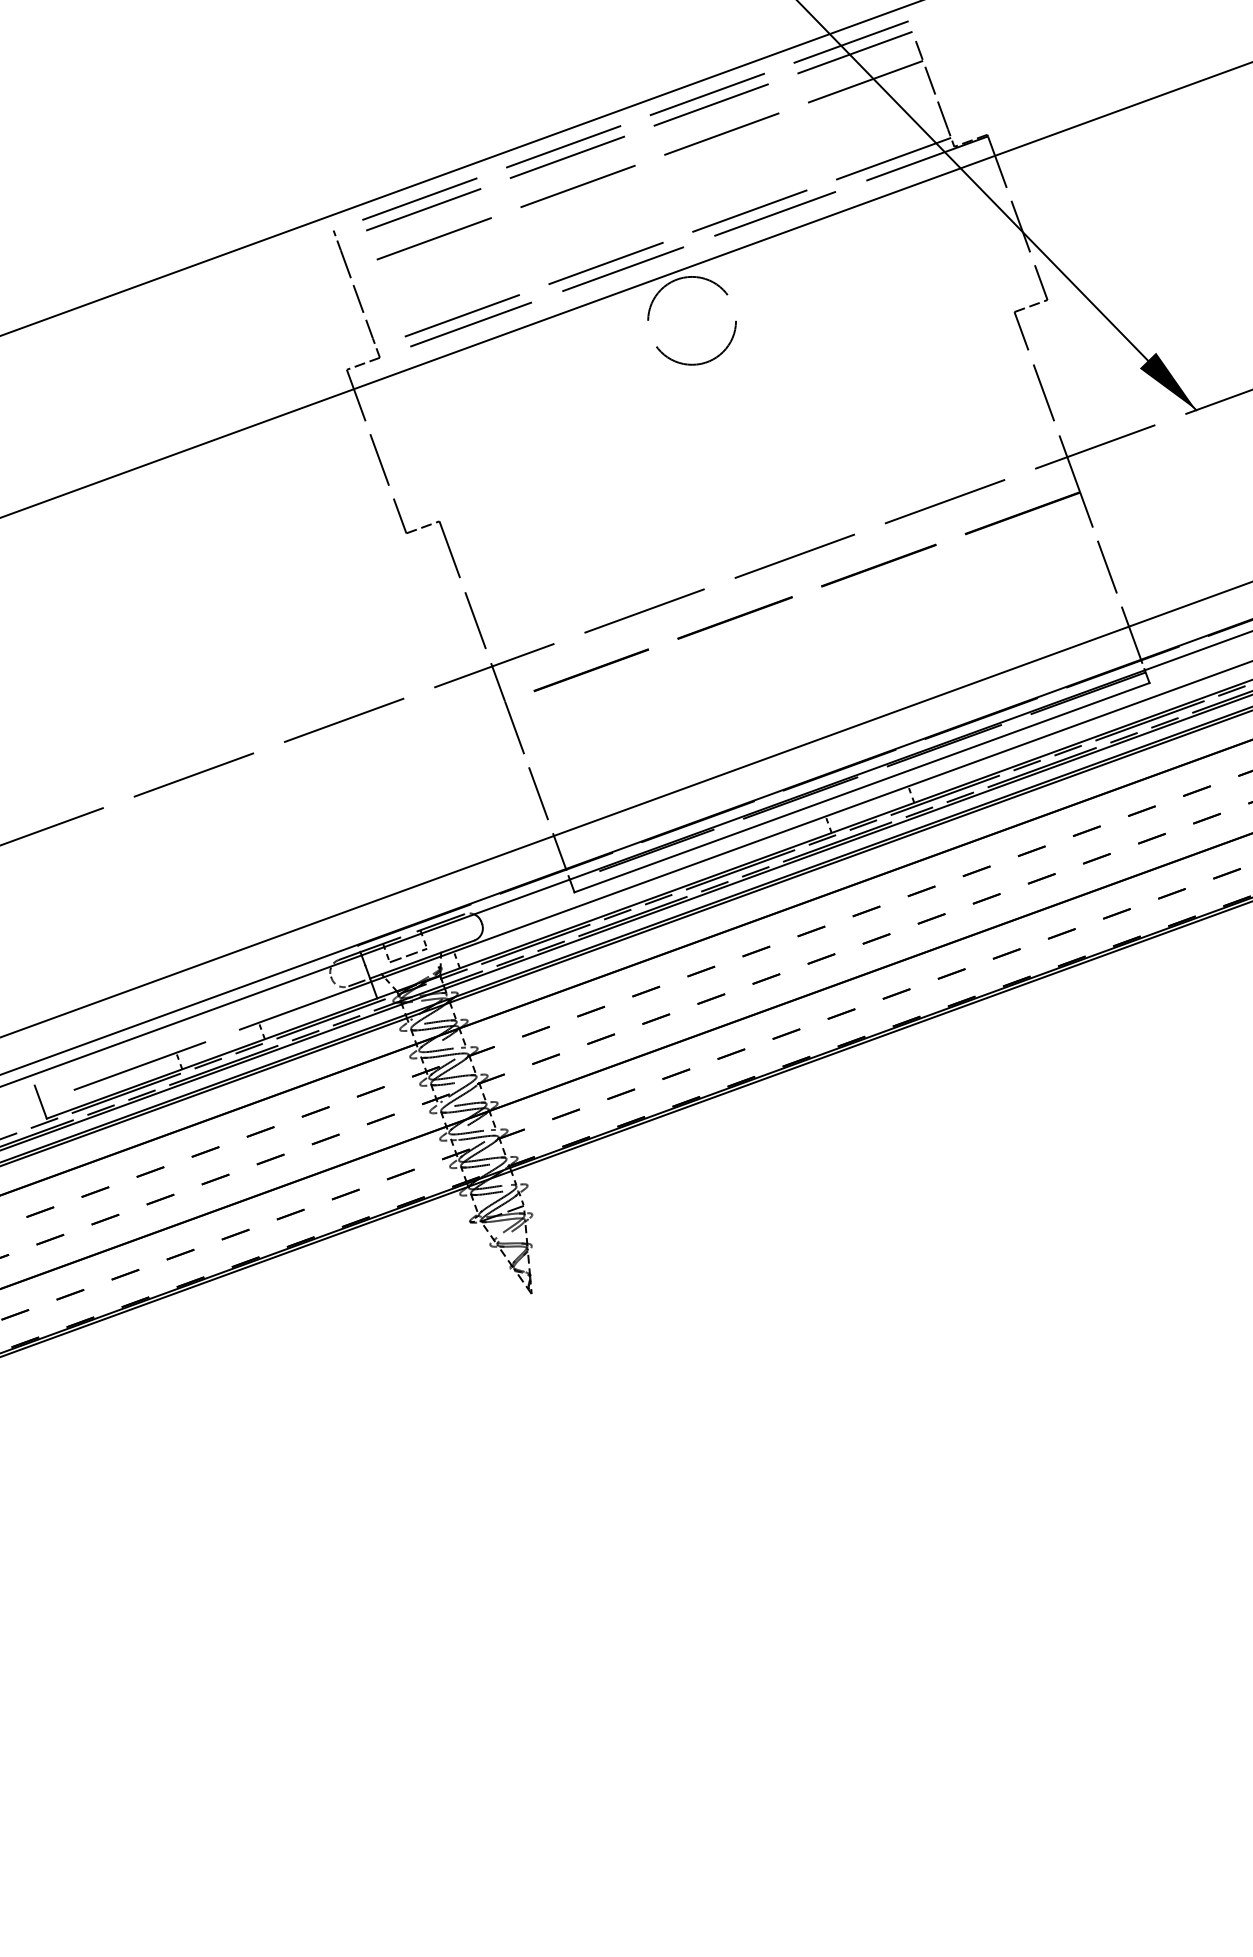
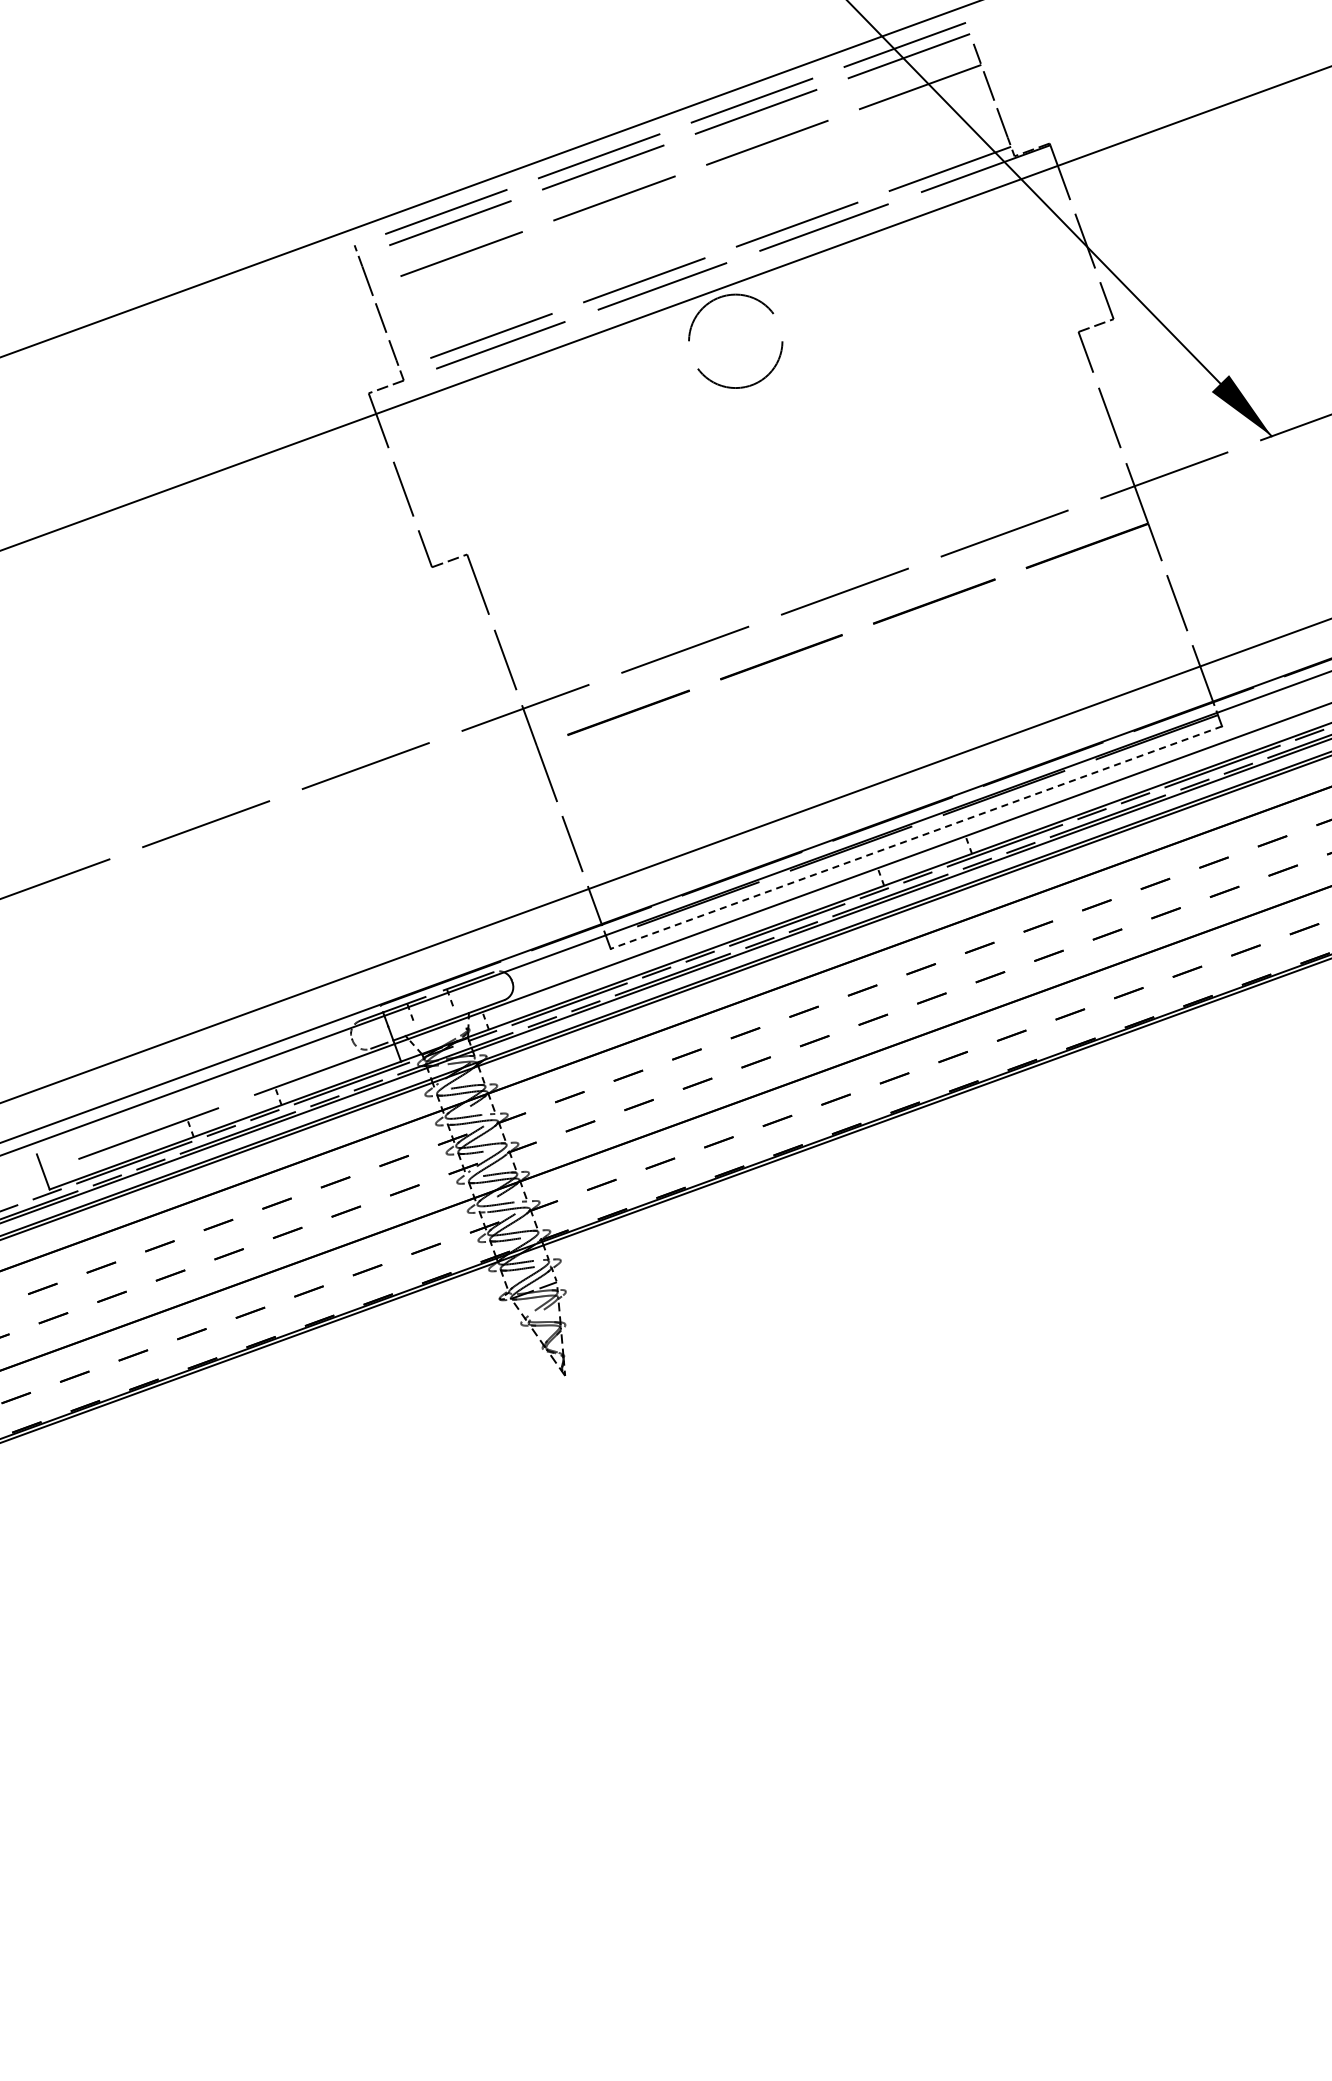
line: (861, 787) -> (915, 837), solid -> dashed
line: (408, 954) -> (434, 1015), removed

